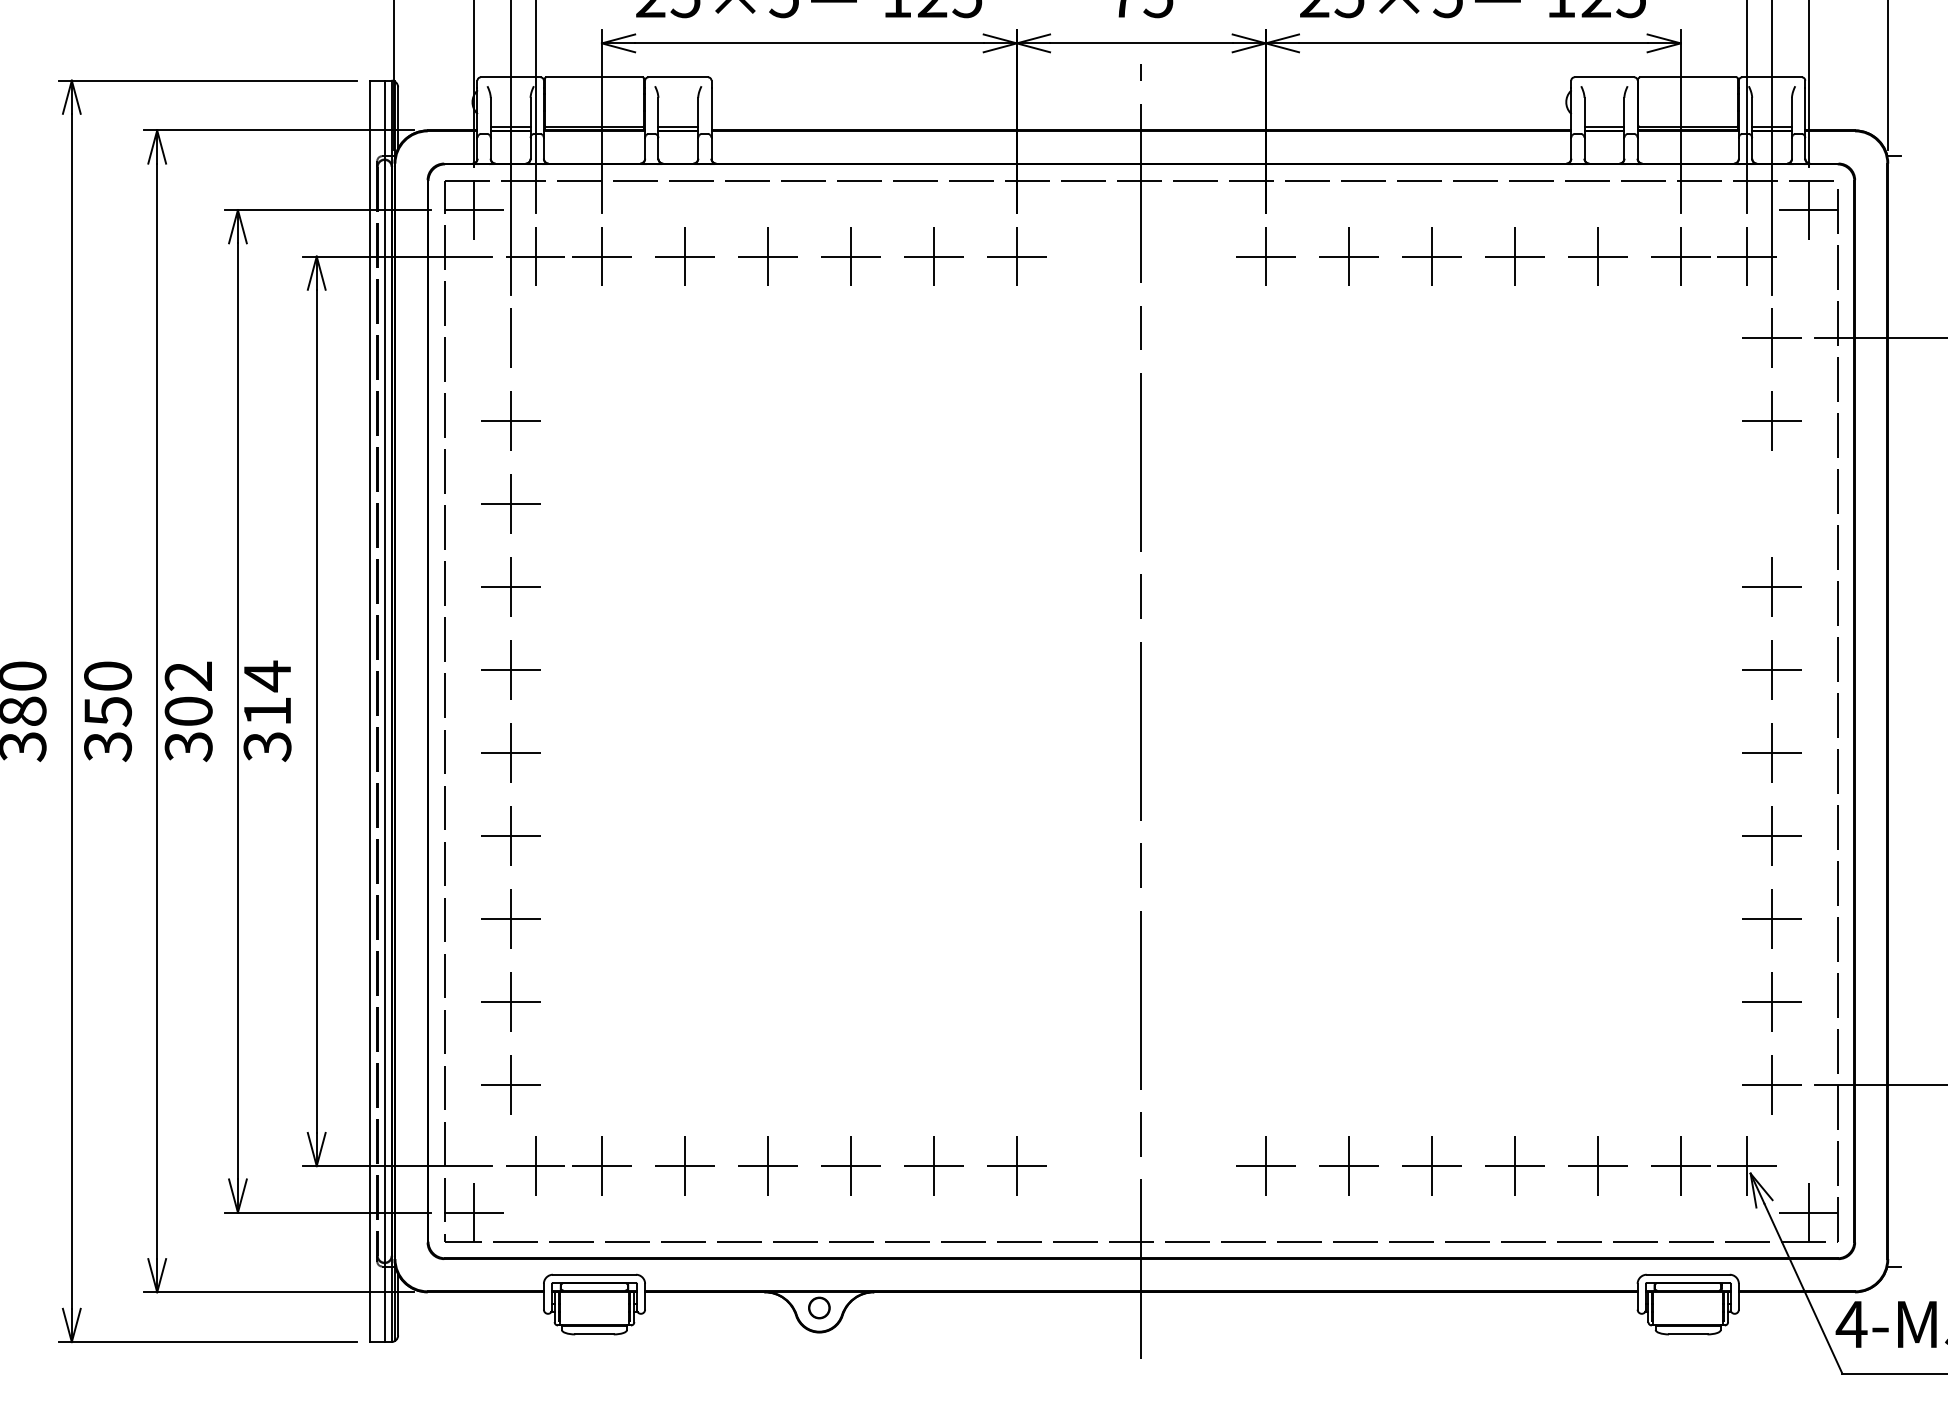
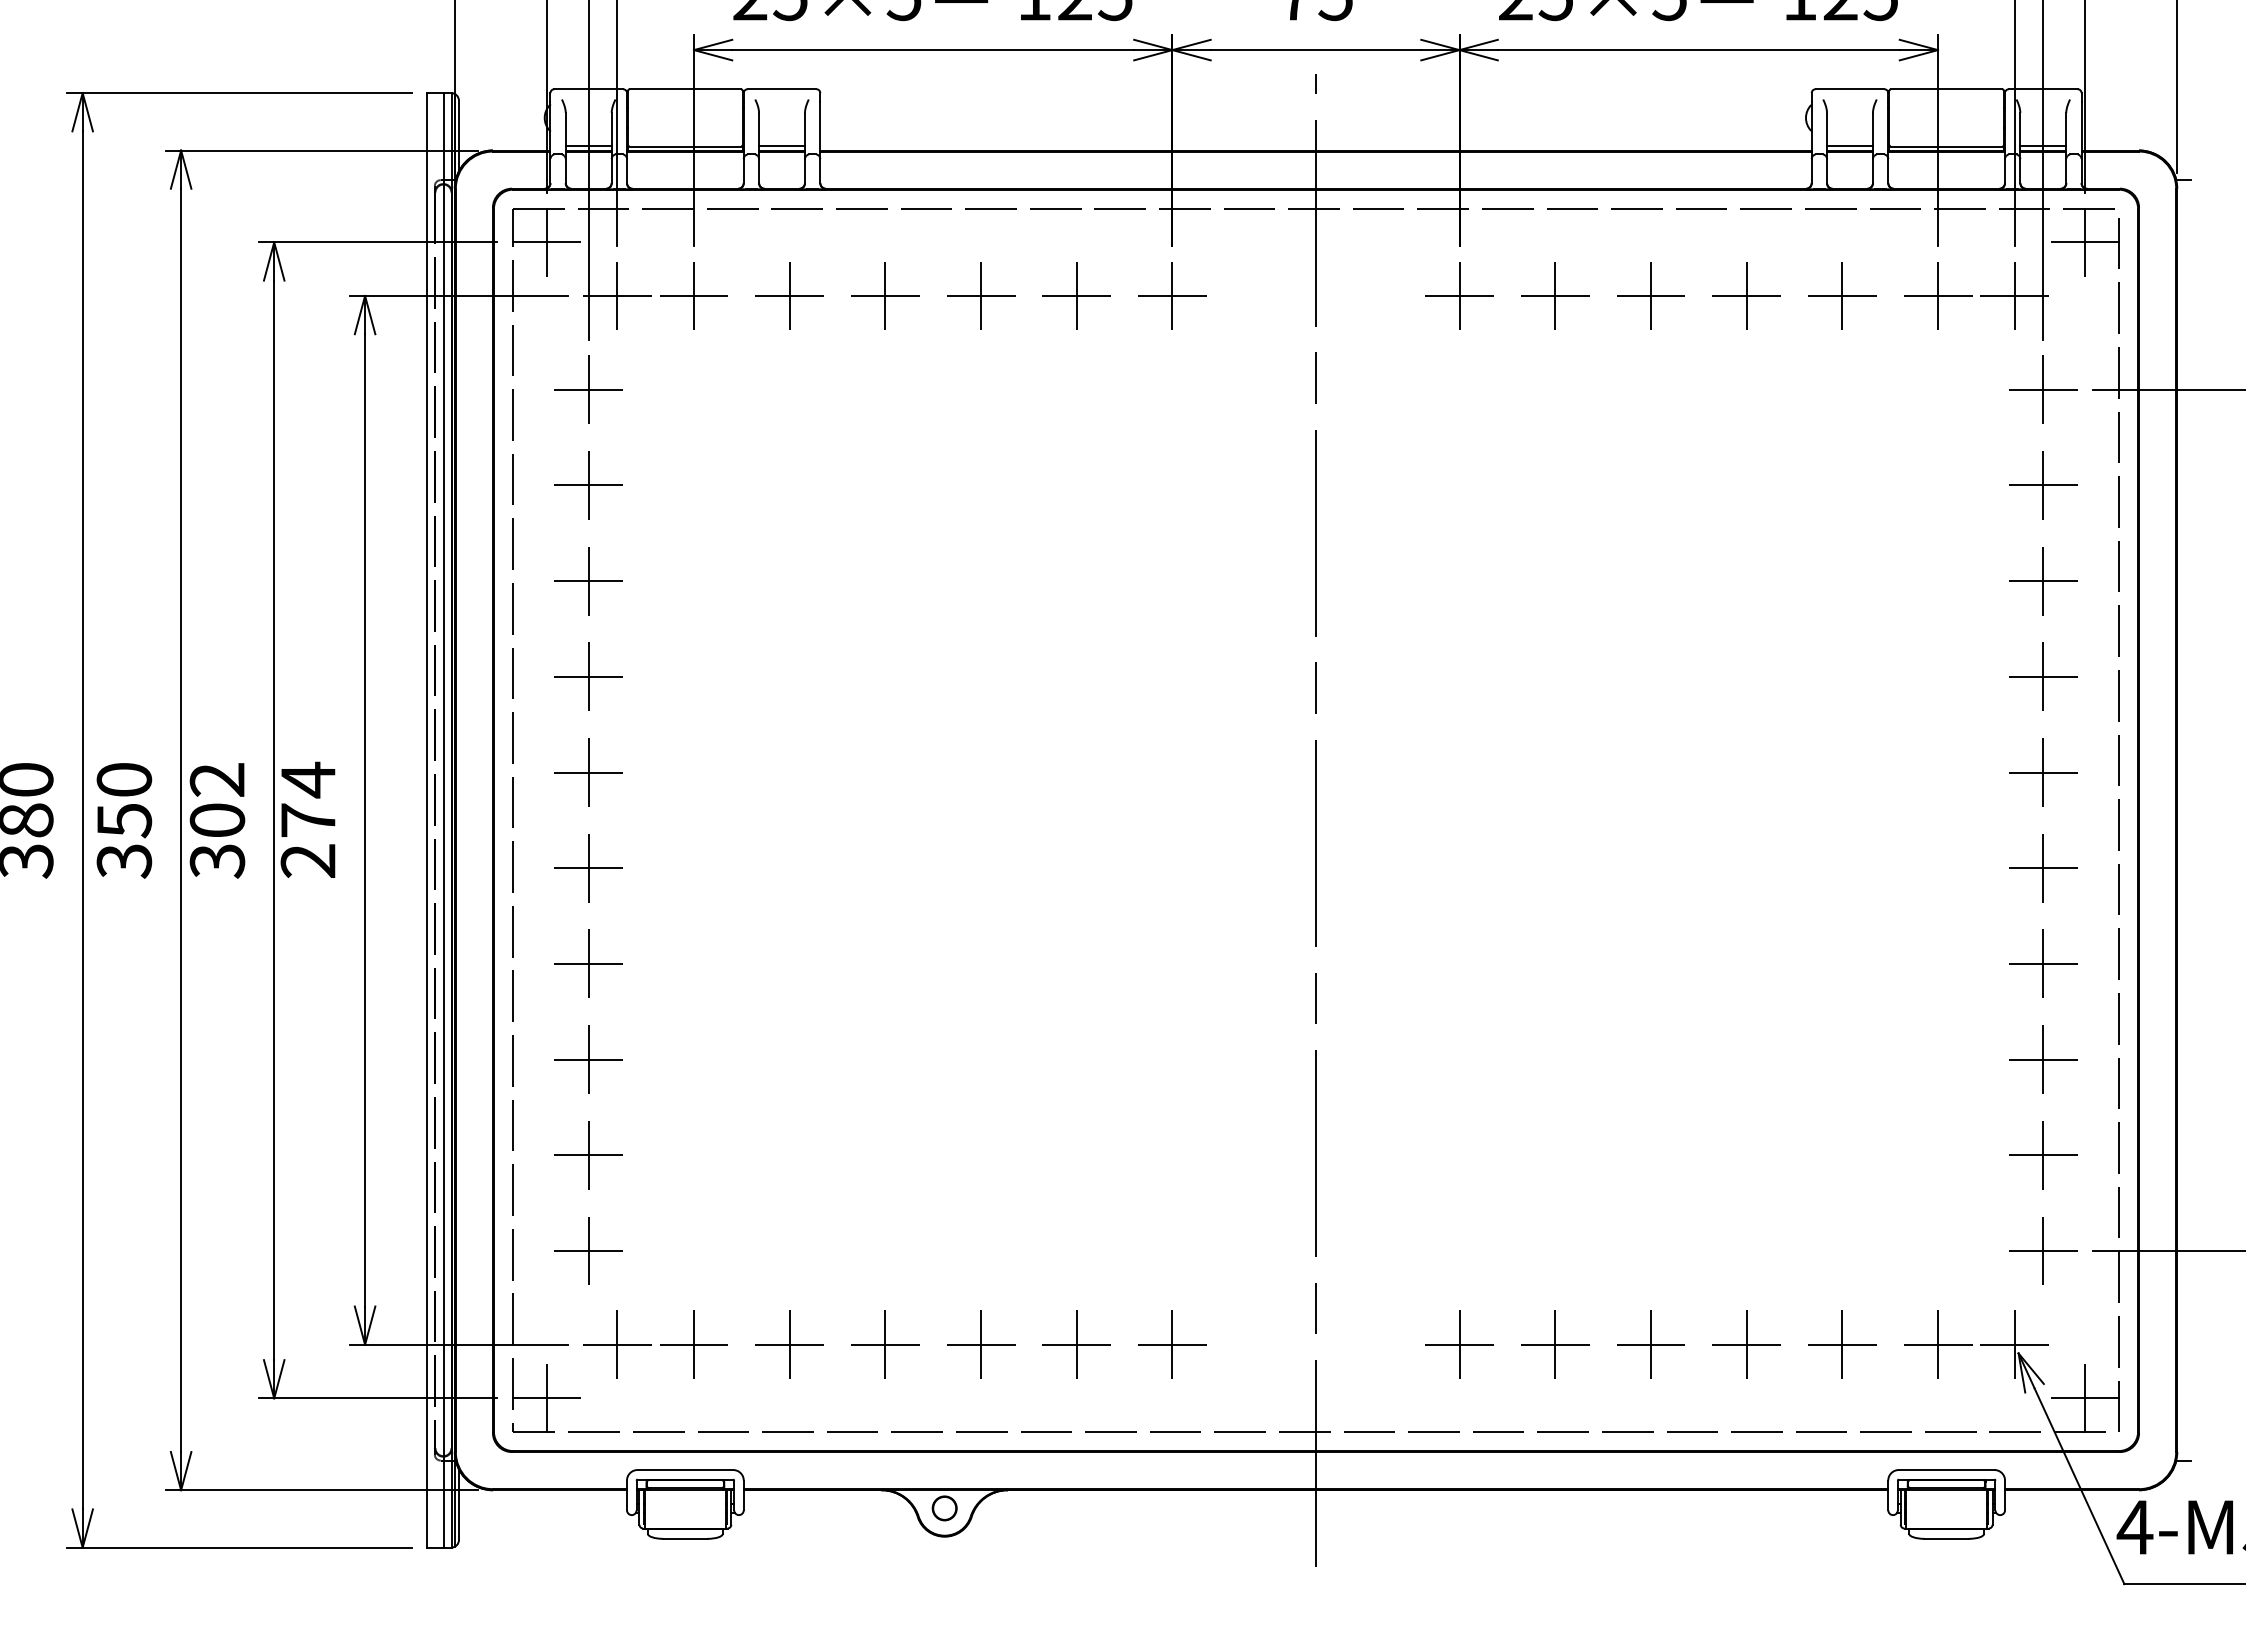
line: (510, 337) -> (588, 389), added
part: (1772, 504) -> (2043, 581), added
text: (267, 728) -> (308, 840), 314 -> 274

